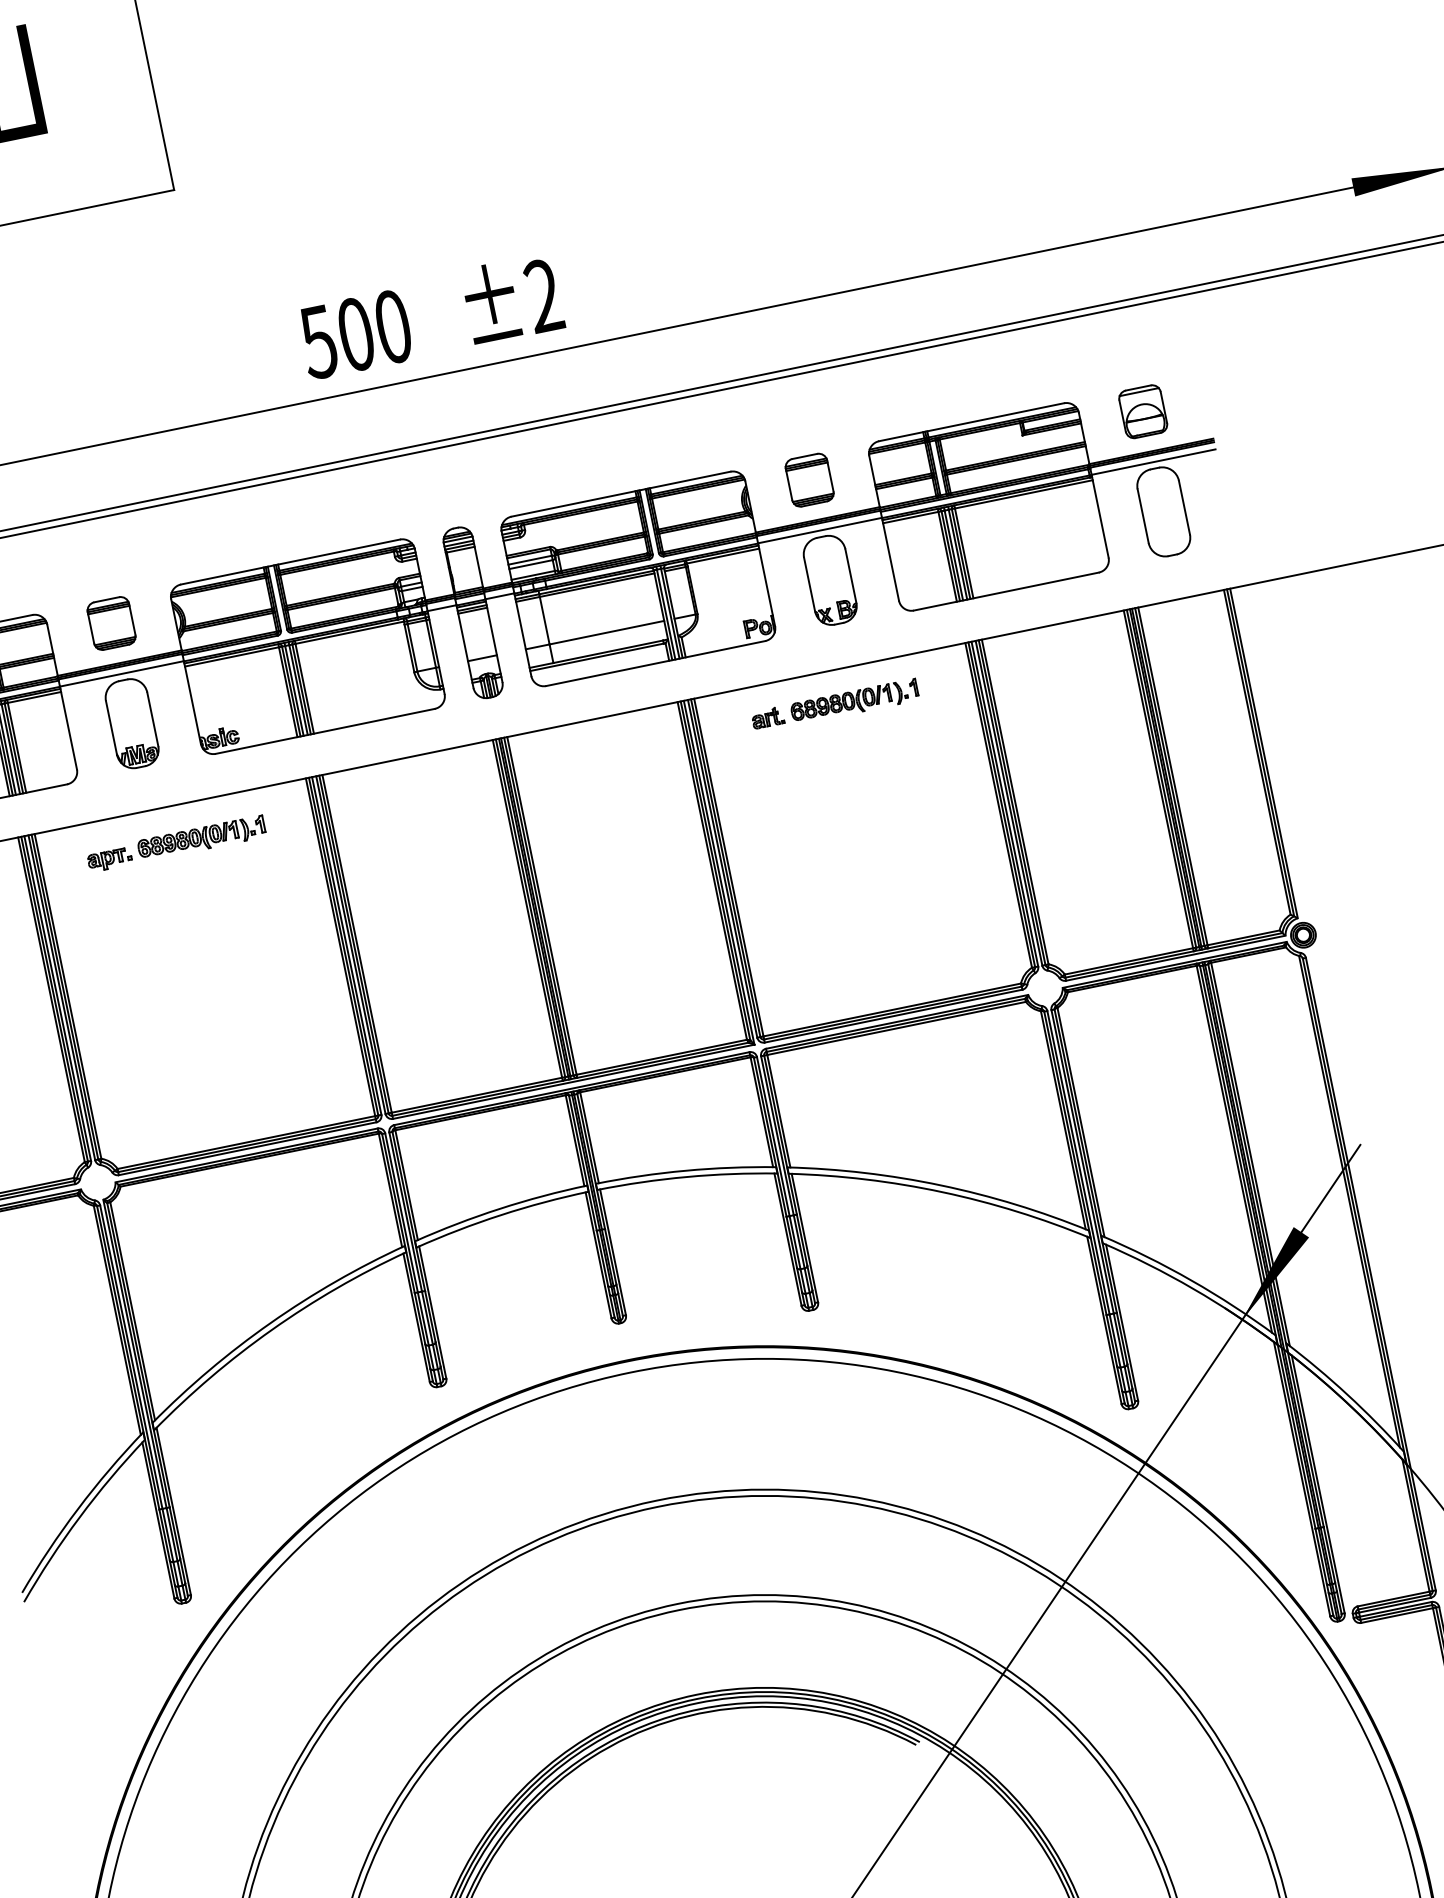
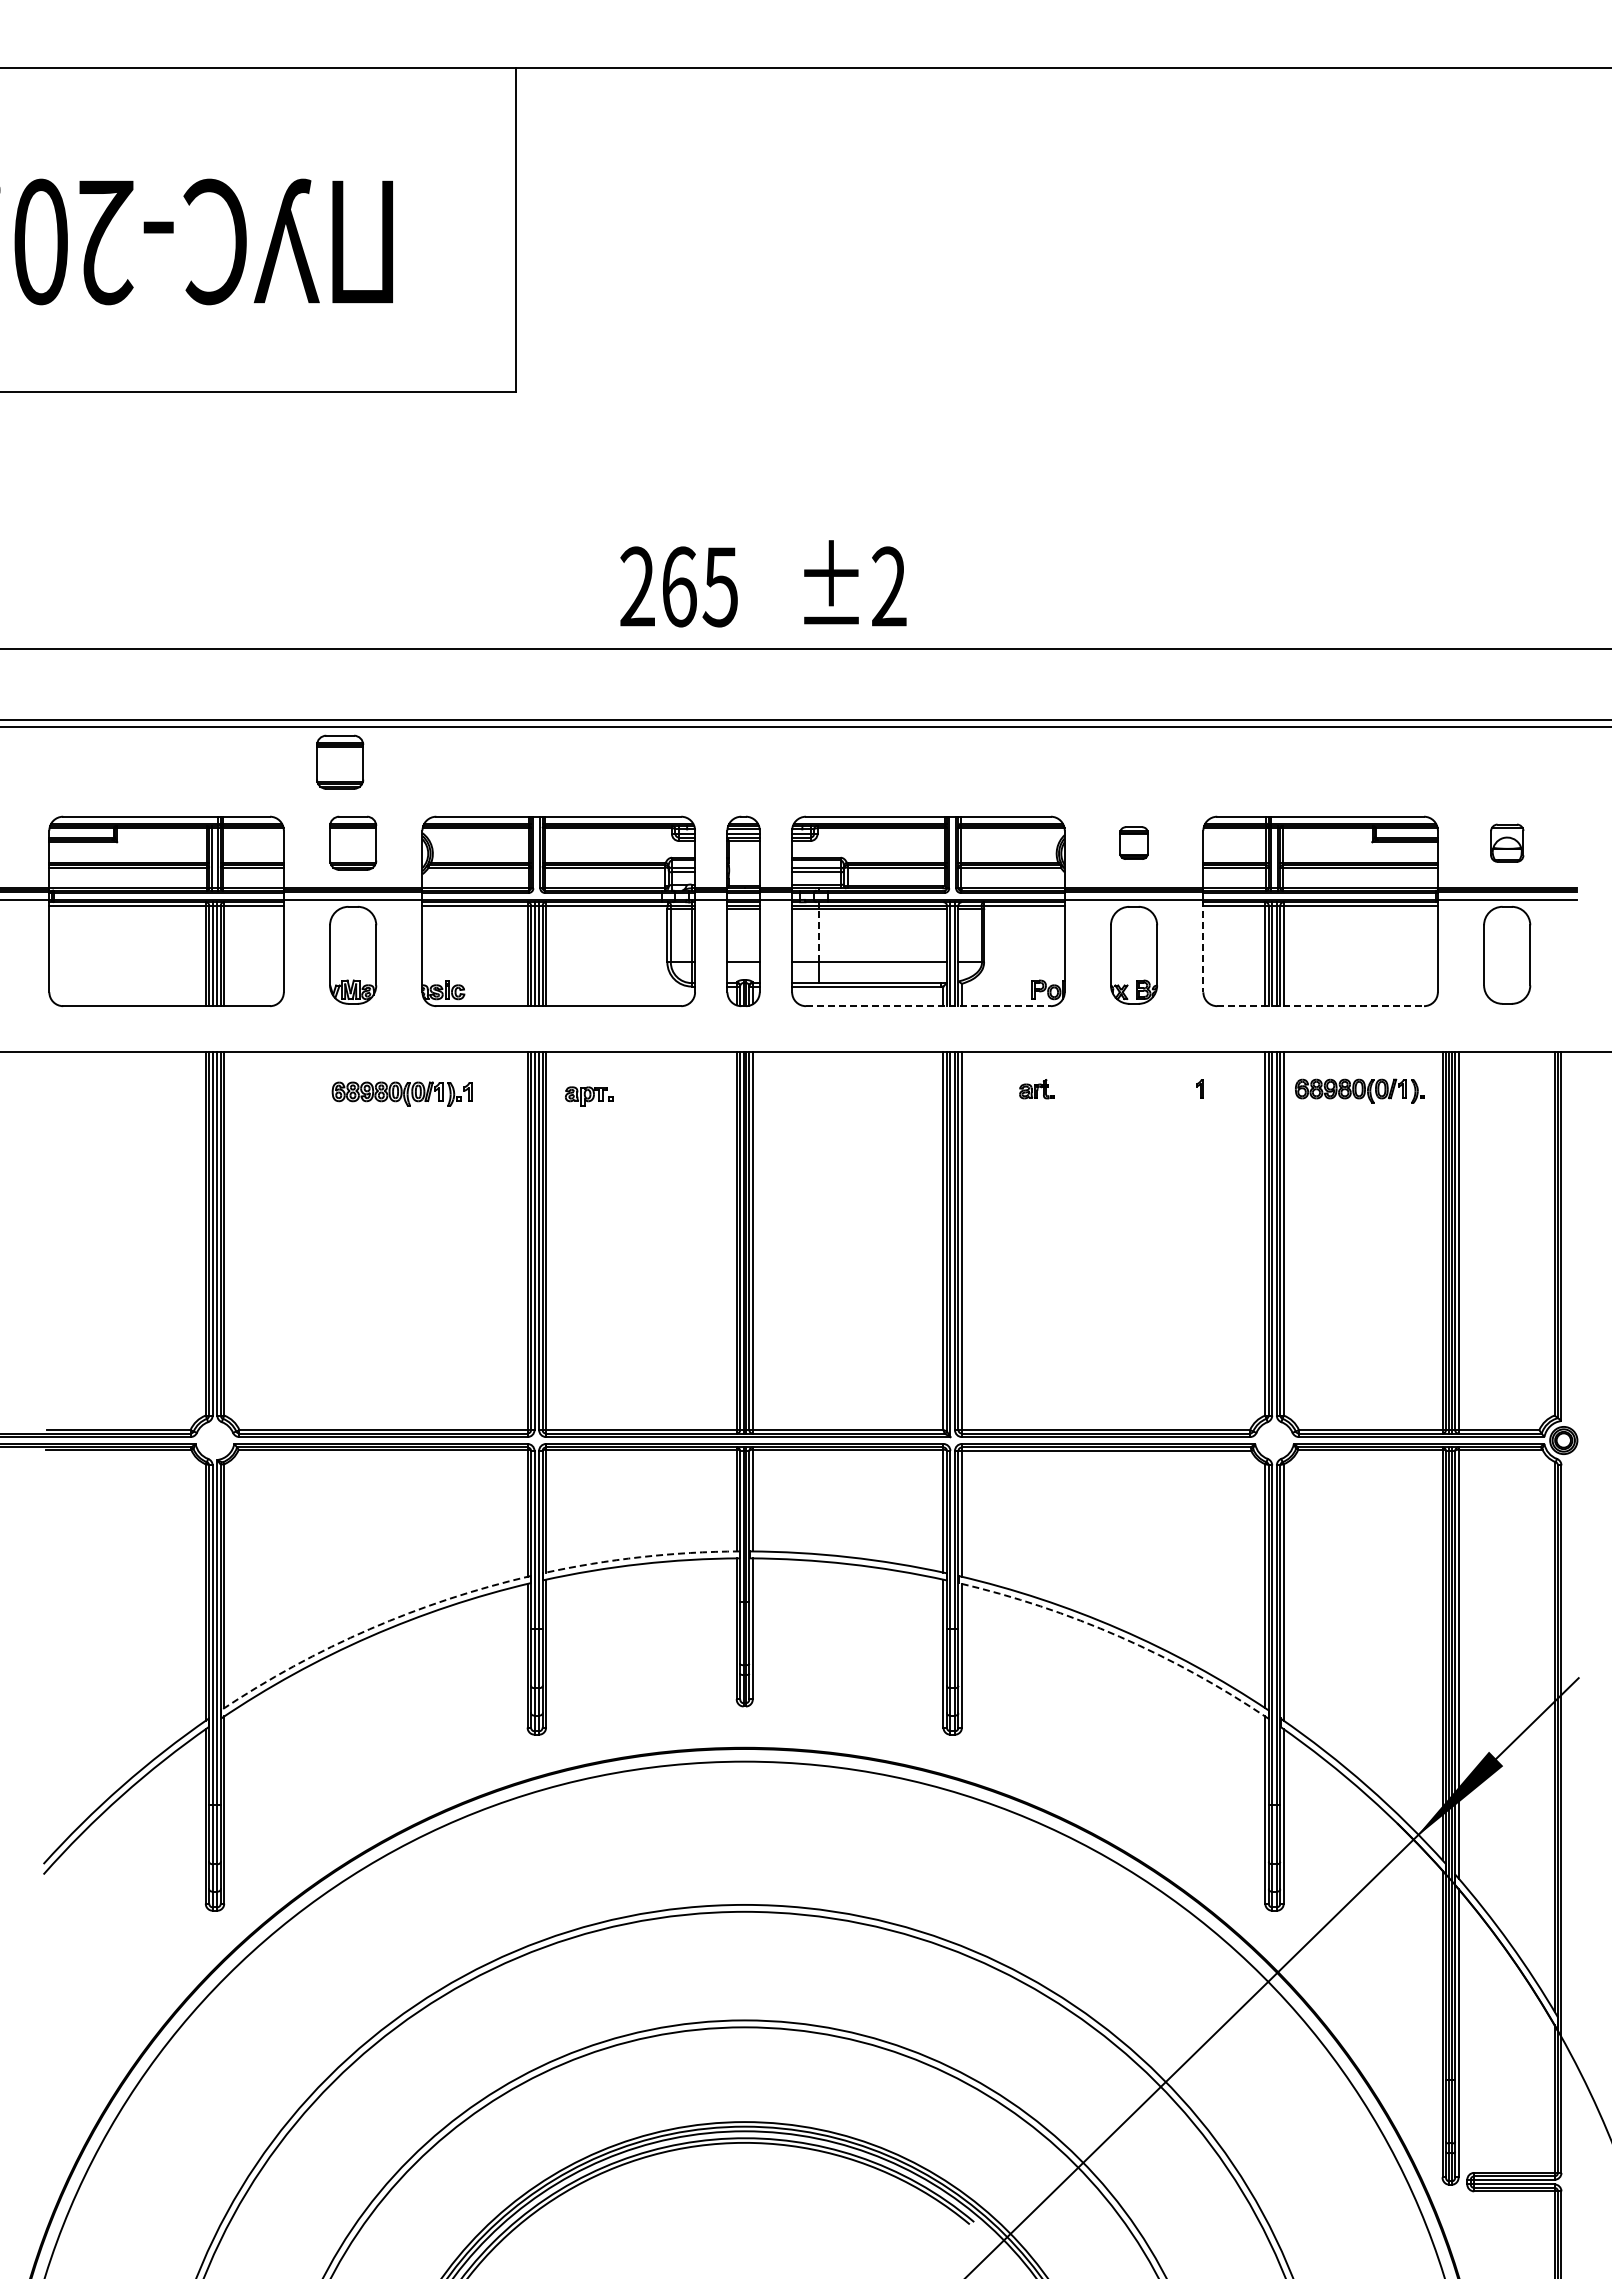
text: (355, 334) -> (678, 586), 500 -> 265
part: (1143, 410) -> (1507, 842), size x0.7
part: (809, 479) -> (1133, 842), size x0.6
part: (85, 552) -> (340, 761), added
line: (890, 559) -> (1203, 946), solid -> dashed
line: (1007, 591) -> (1321, 1006), solid -> dashed
line: (544, 620) -> (818, 935), solid -> dashed
line: (655, 663) -> (928, 1006), solid -> dashed
part: (849, 702) -> (1359, 1090), moved
part: (110, 859) -> (589, 1096), moved
arc: (942, 1191) -> (1119, 1636), solid -> dashed
arc: (499, 1209) -> (640, 1557), solid -> dashed
arc: (270, 1323) -> (369, 1629), solid -> dashed

